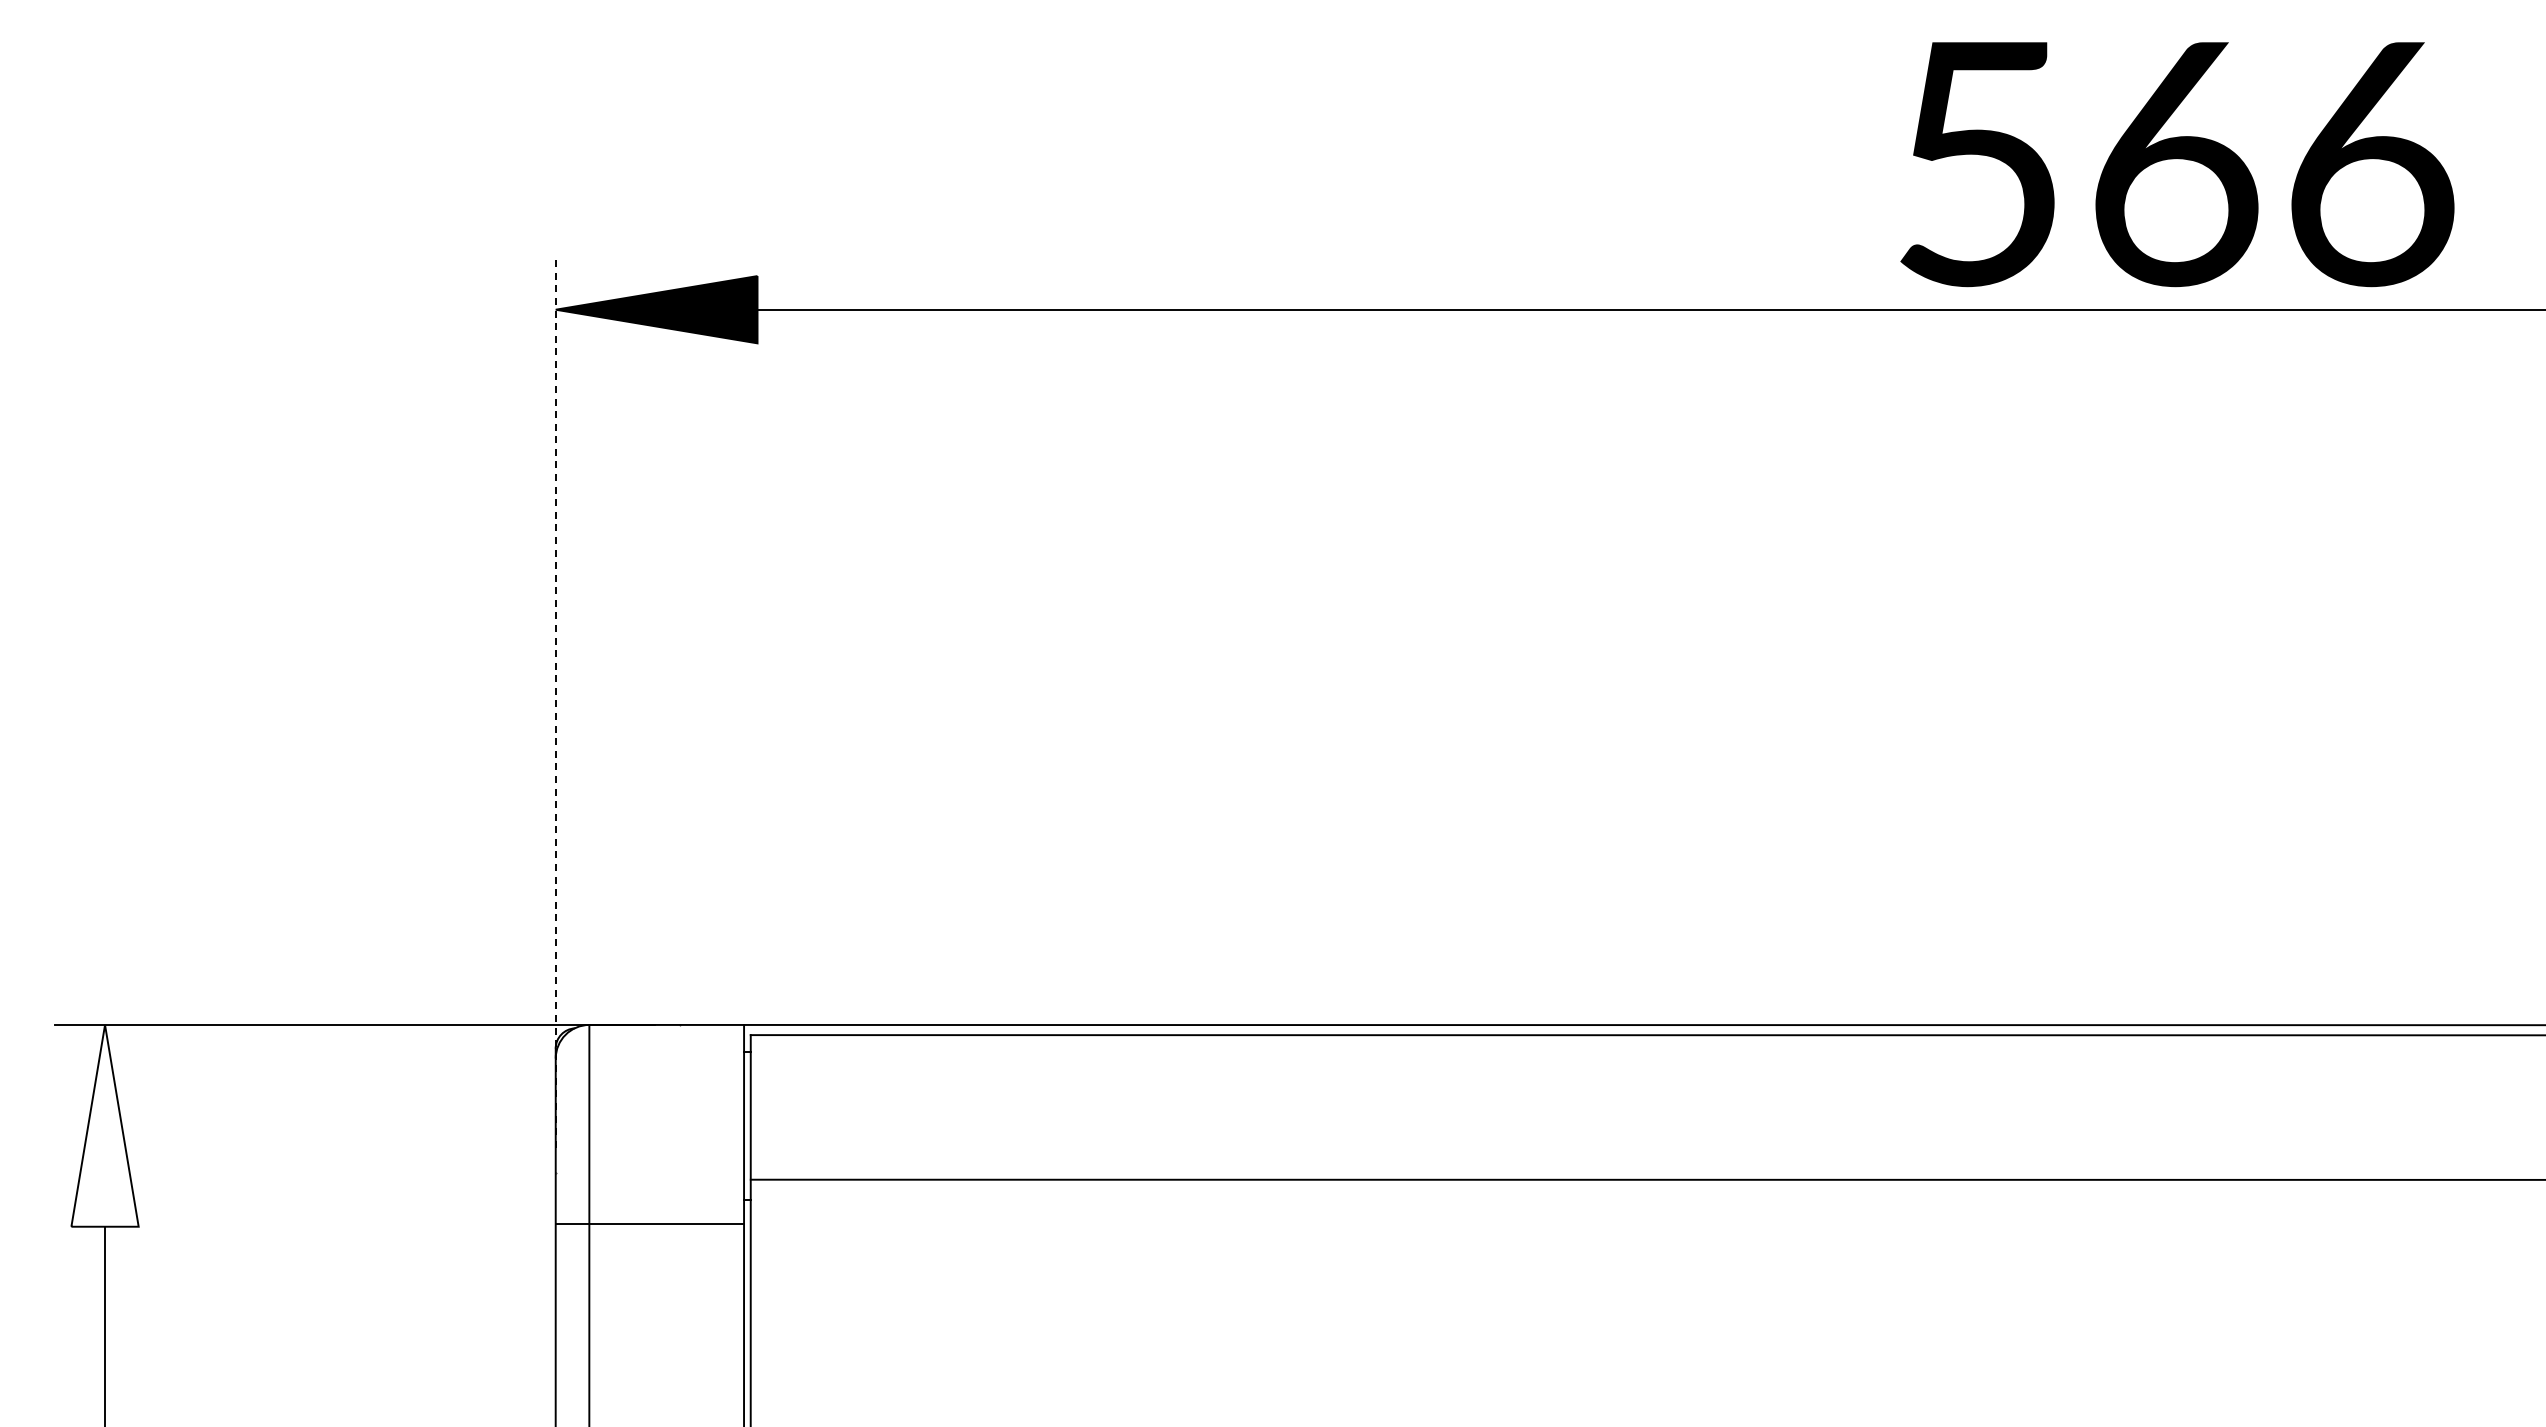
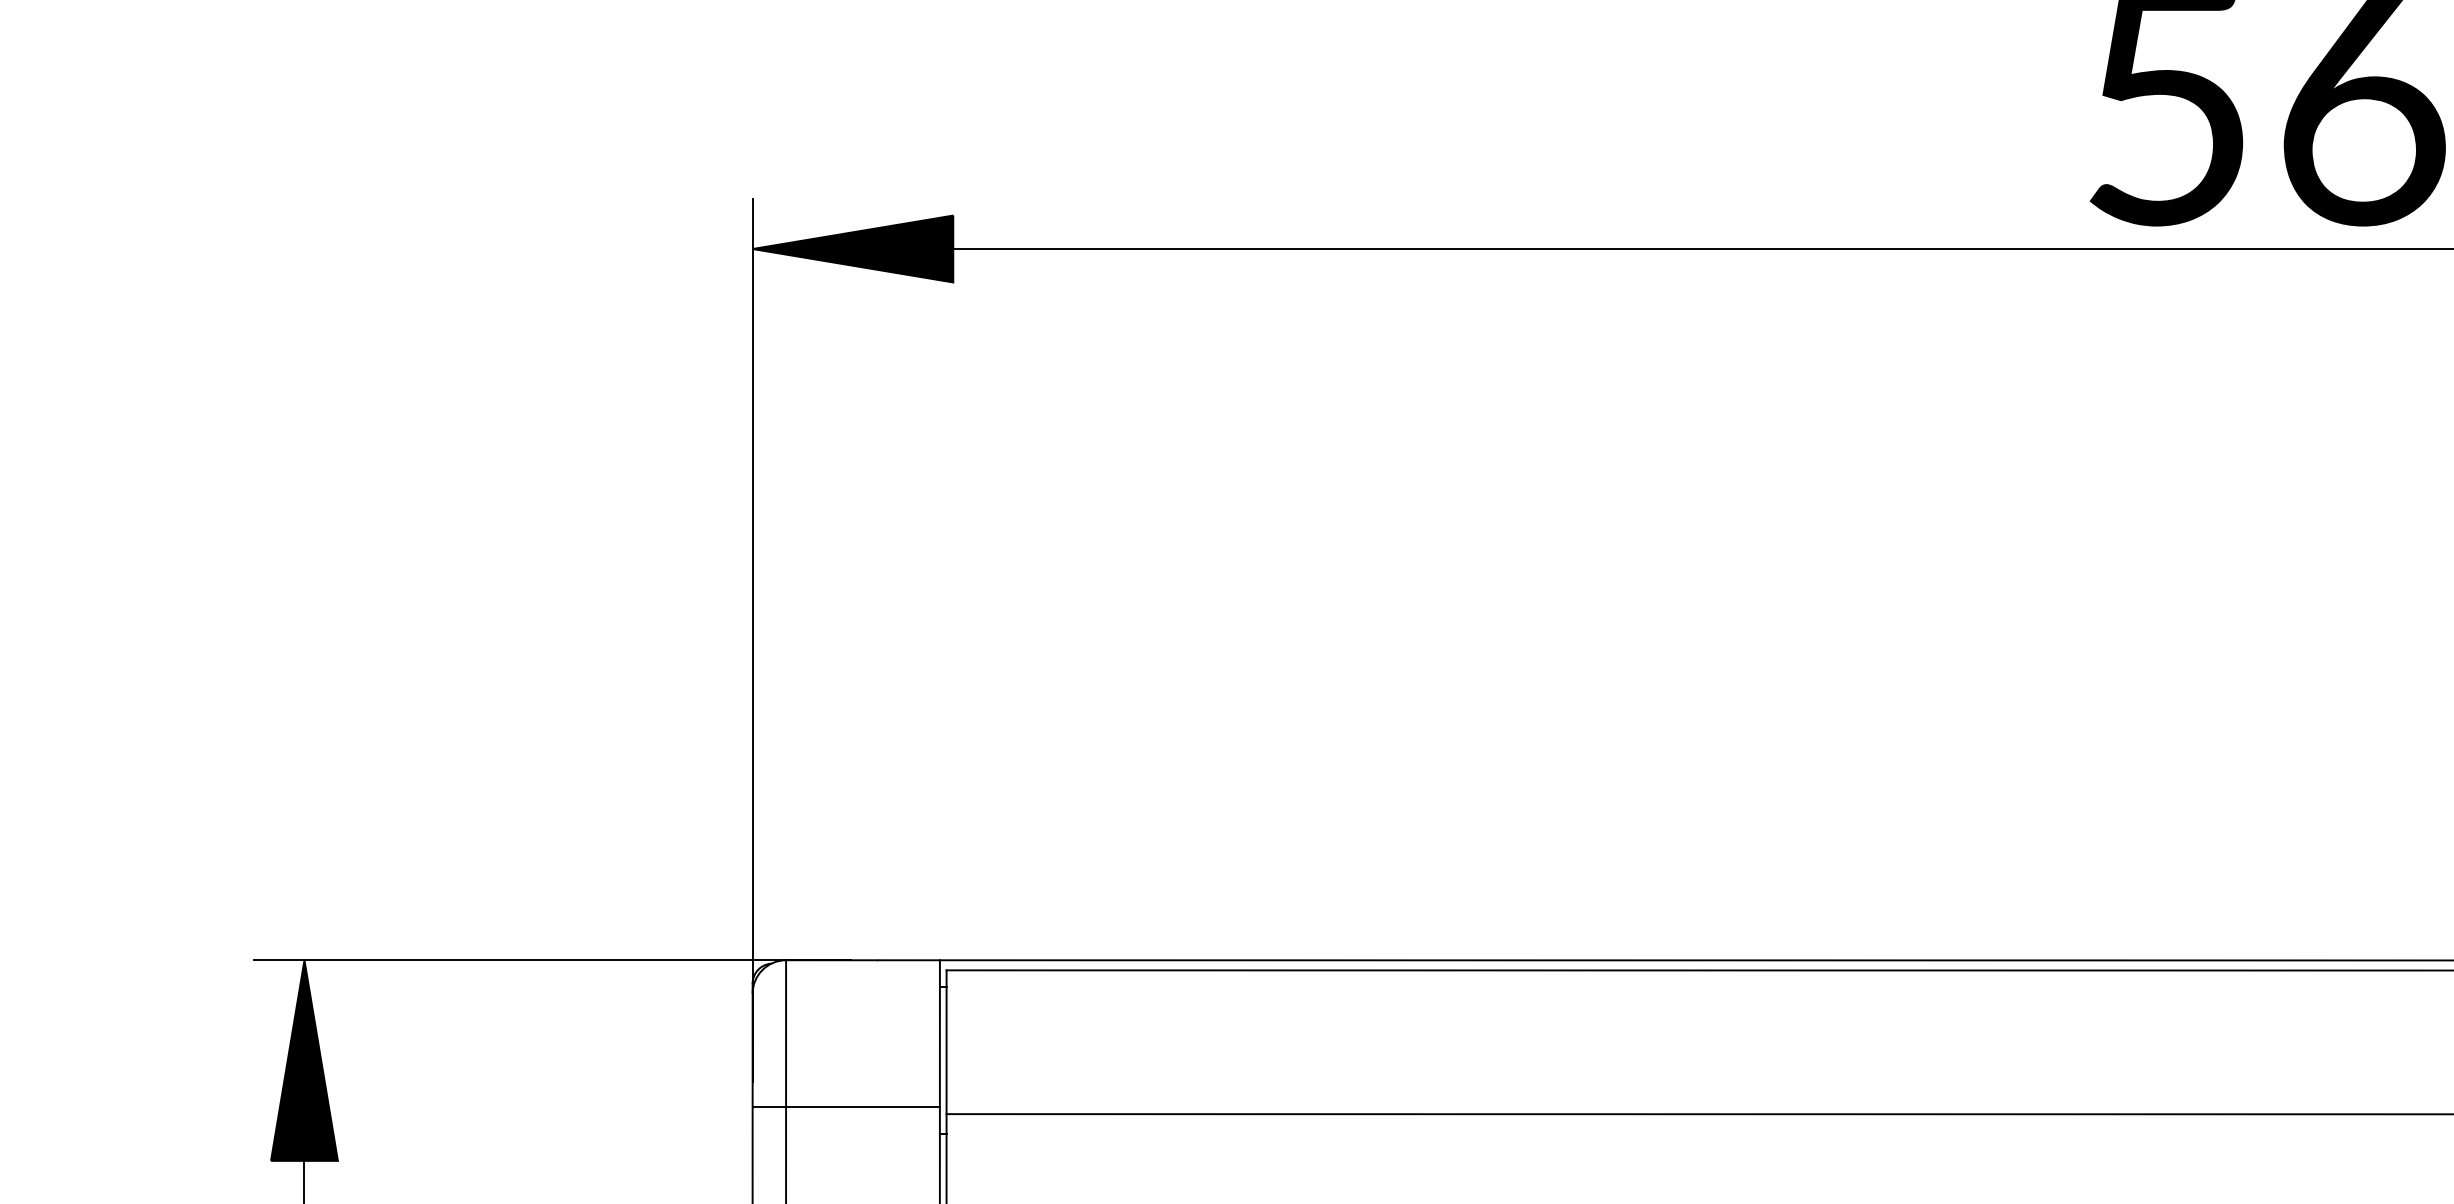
line: (555, 703) -> (752, 640), dashed -> solid
fill: (104, 1125) -> (303, 1060), added
line: (649, 1223) -> (845, 1106), moved

